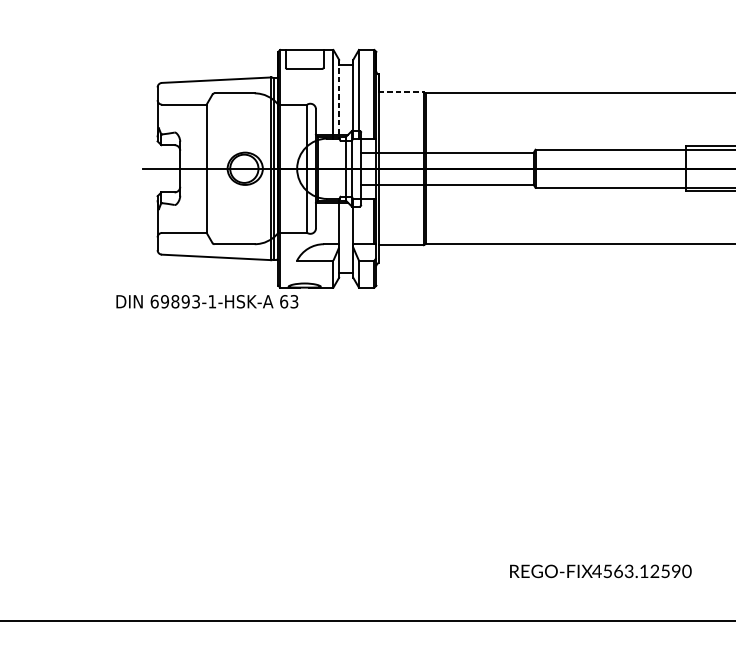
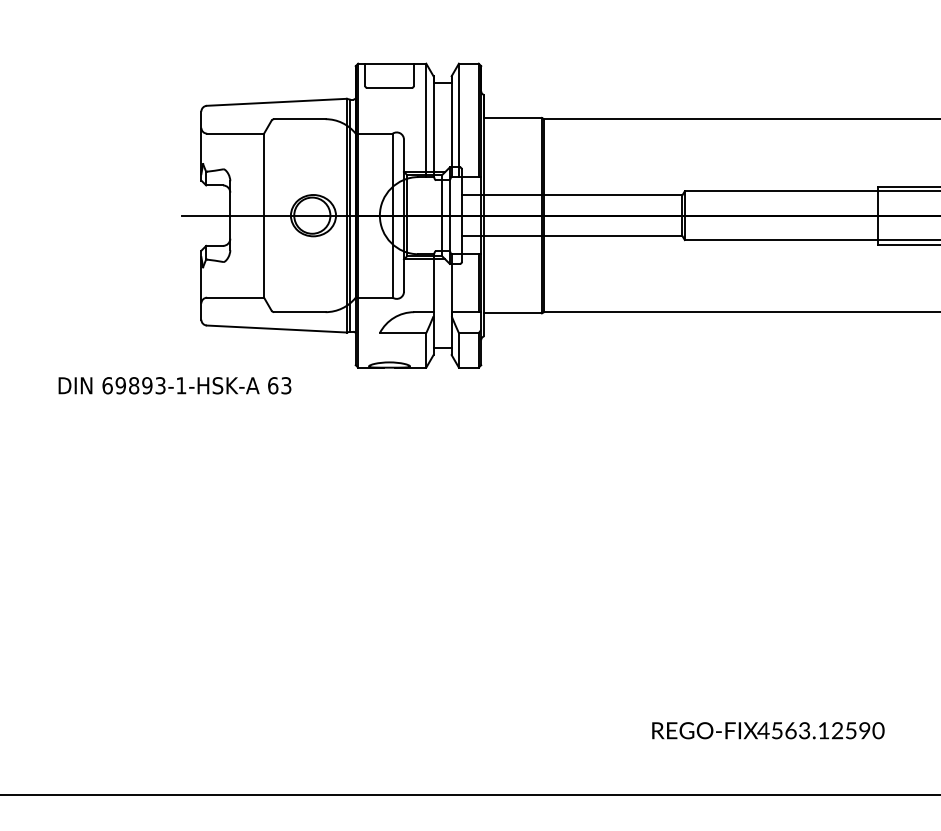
line: (401, 92) -> (513, 117), dashed -> solid
line: (339, 99) -> (433, 127), dashed -> solid
text: (206, 301) -> (174, 385), moved

